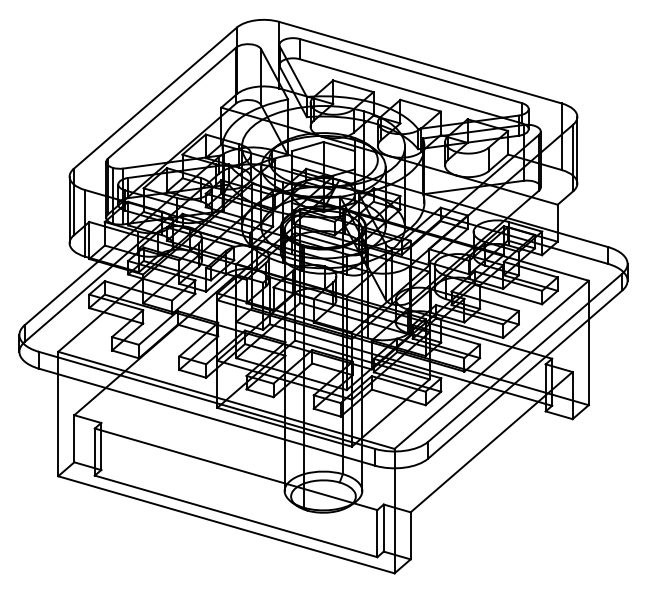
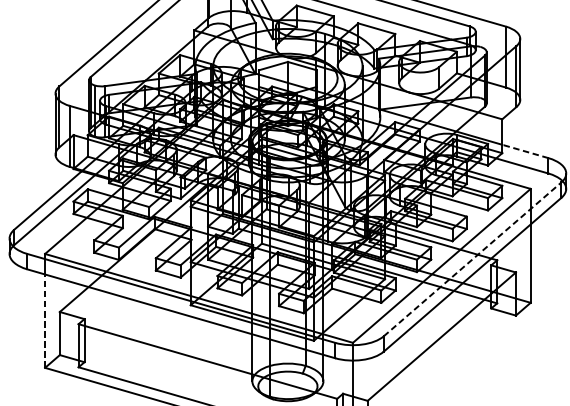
line: (582, 239) -> (524, 151), solid -> dashed
line: (525, 357) -> (472, 259), solid -> dashed
line: (58, 424) -> (45, 320), solid -> dashed

